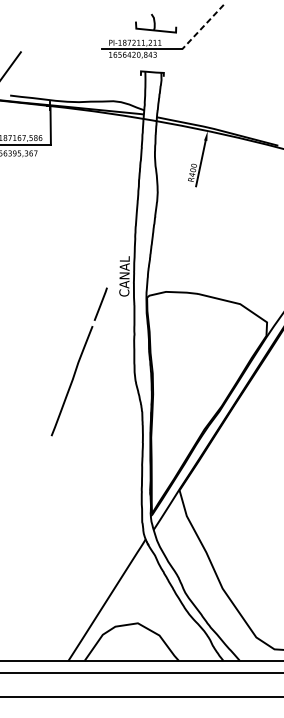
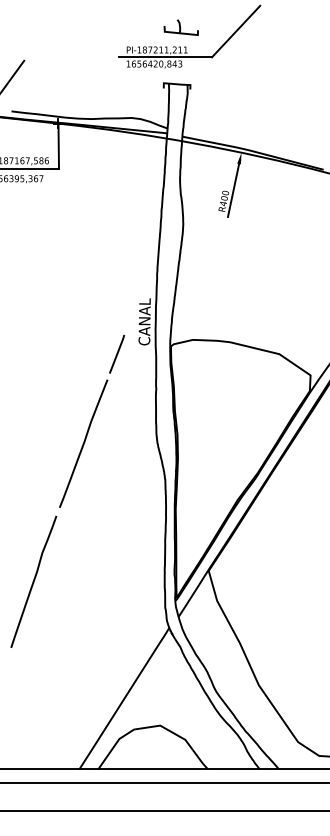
part: (155, 23) -> (180, 27), size x0.71
line: (202, 26) -> (235, 31), dashed -> solid
curve: (29, 499) -> (33, 581), added

